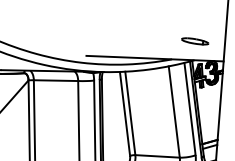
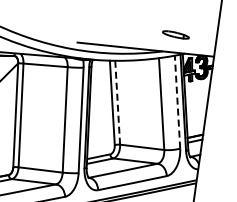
part: (194, 40) -> (175, 34), moved
line: (189, 108) -> (177, 101), solid -> dashed
line: (130, 114) -> (117, 103), solid -> dashed

